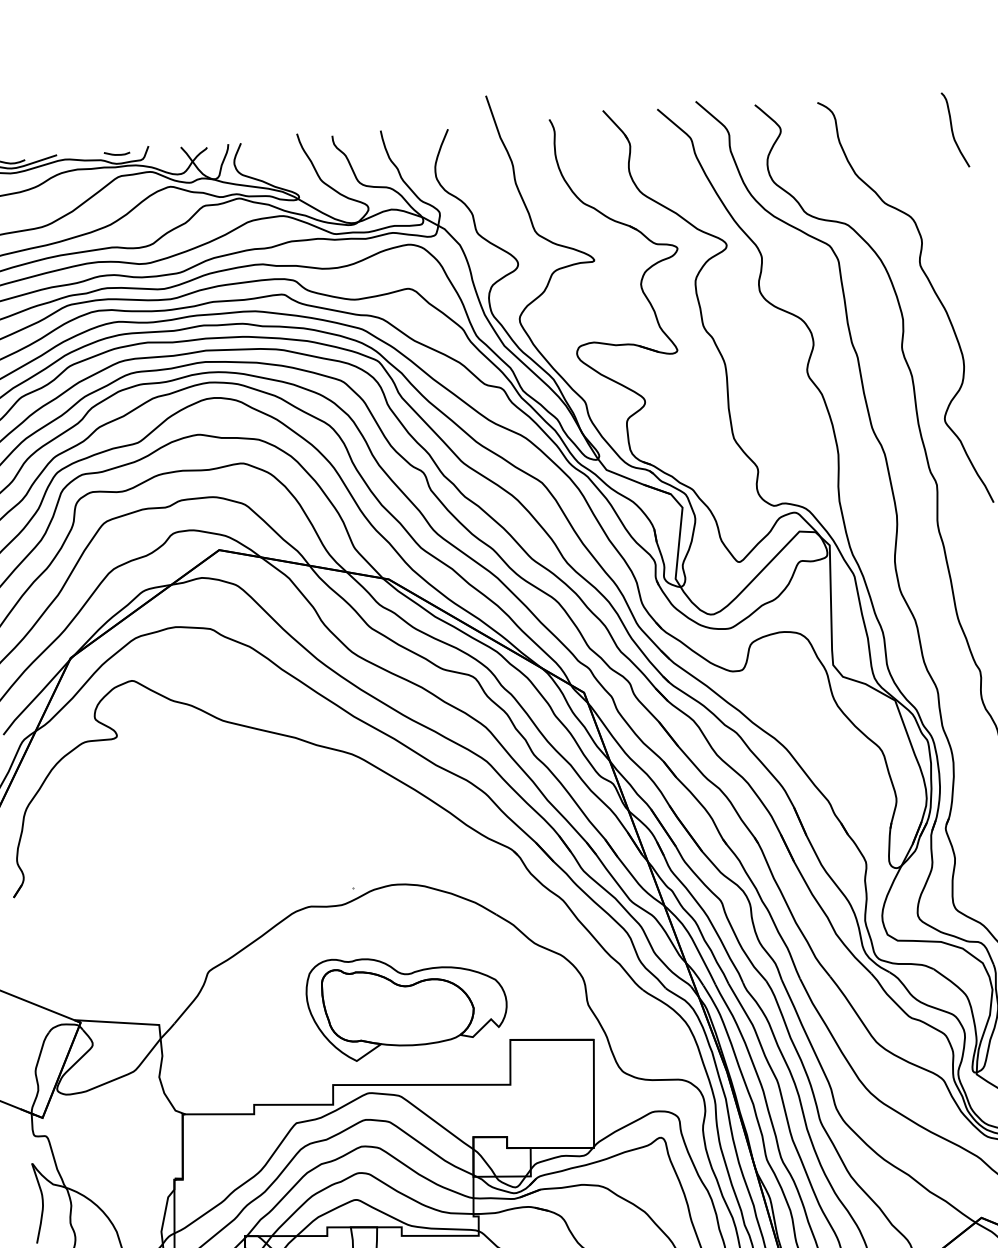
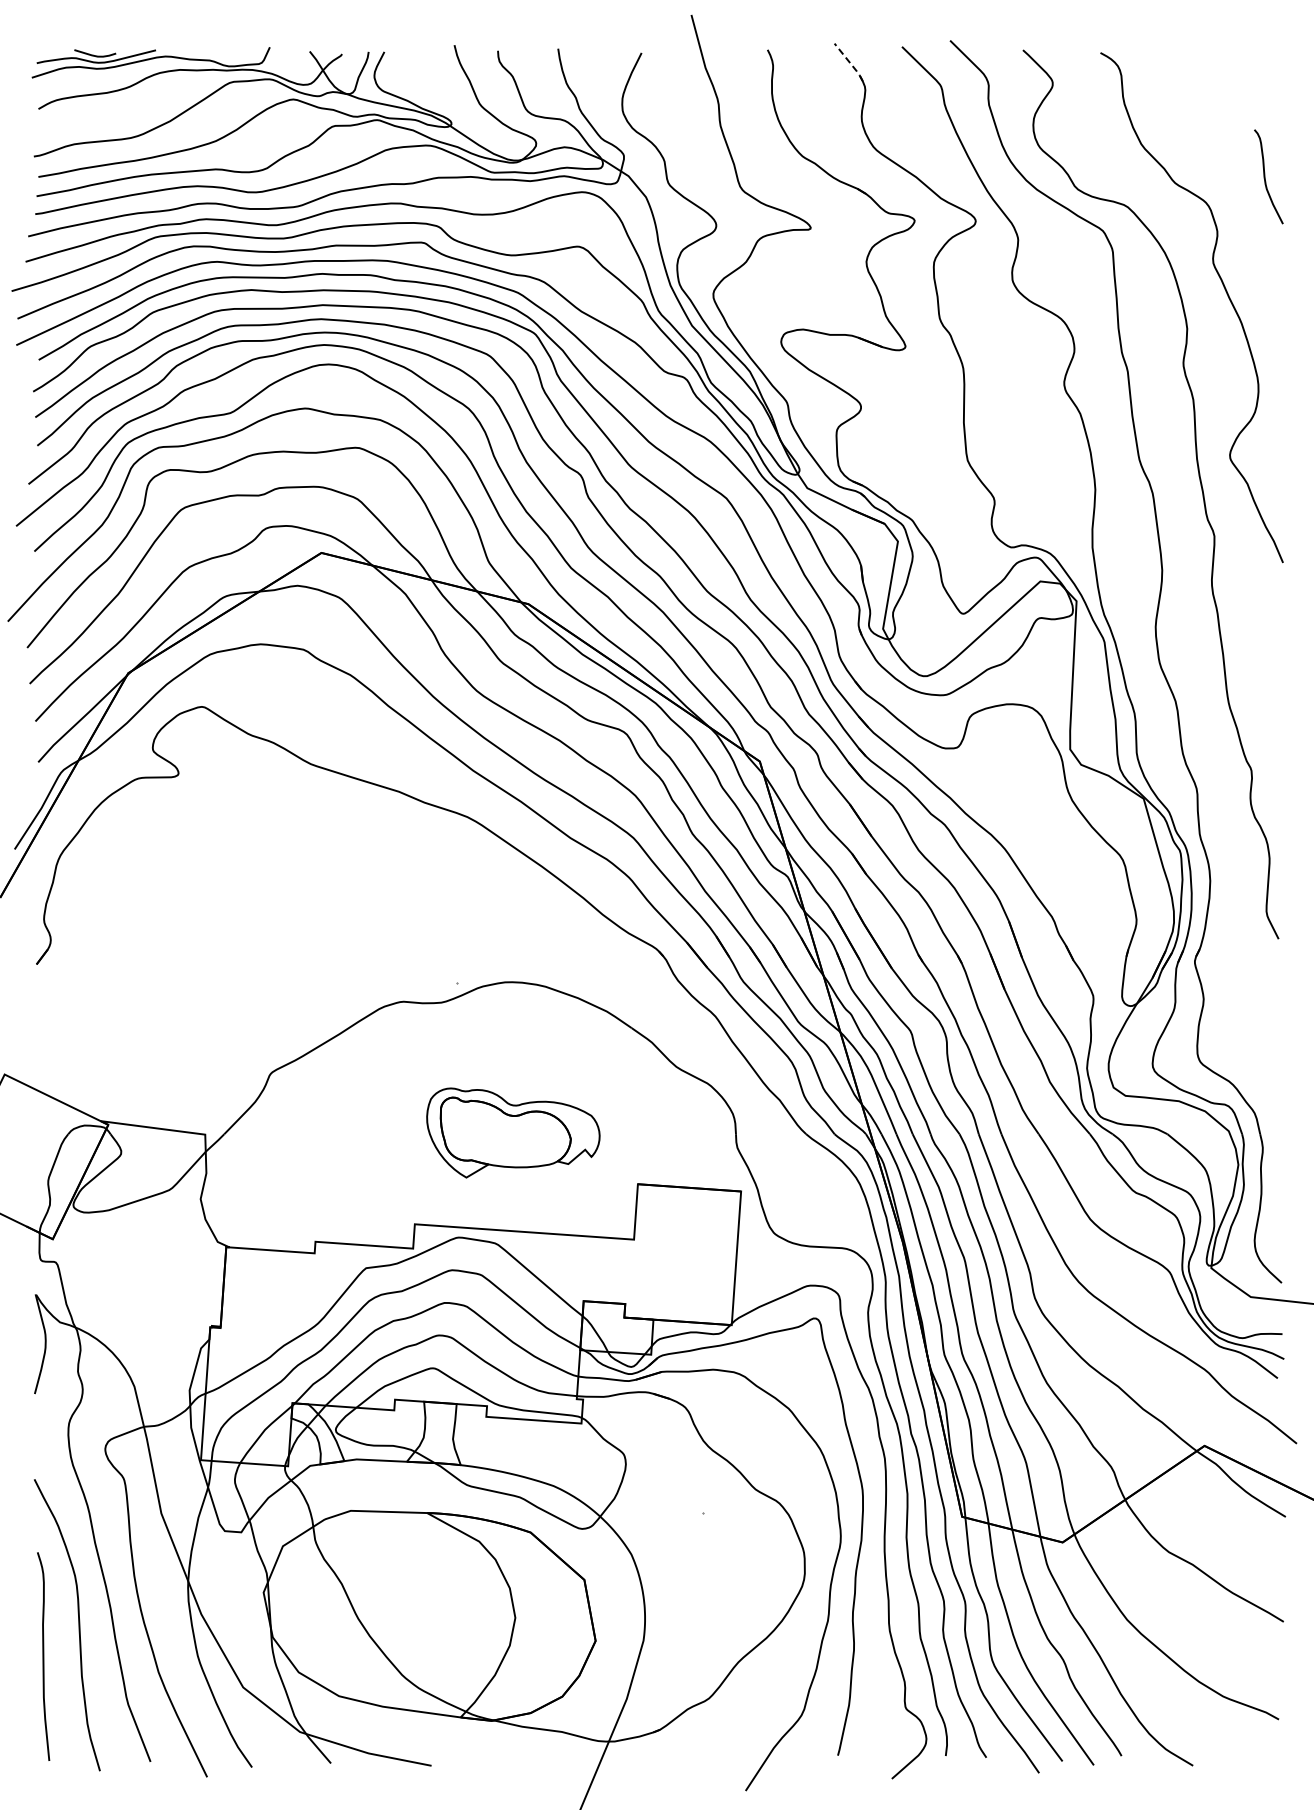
line: (616, 124) -> (850, 62), solid -> dashed
curve: (952, 129) -> (1265, 176), moved
curve: (117, 154) -> (230, 54), removed
part: (407, 1005) -> (513, 1132), size x0.7

